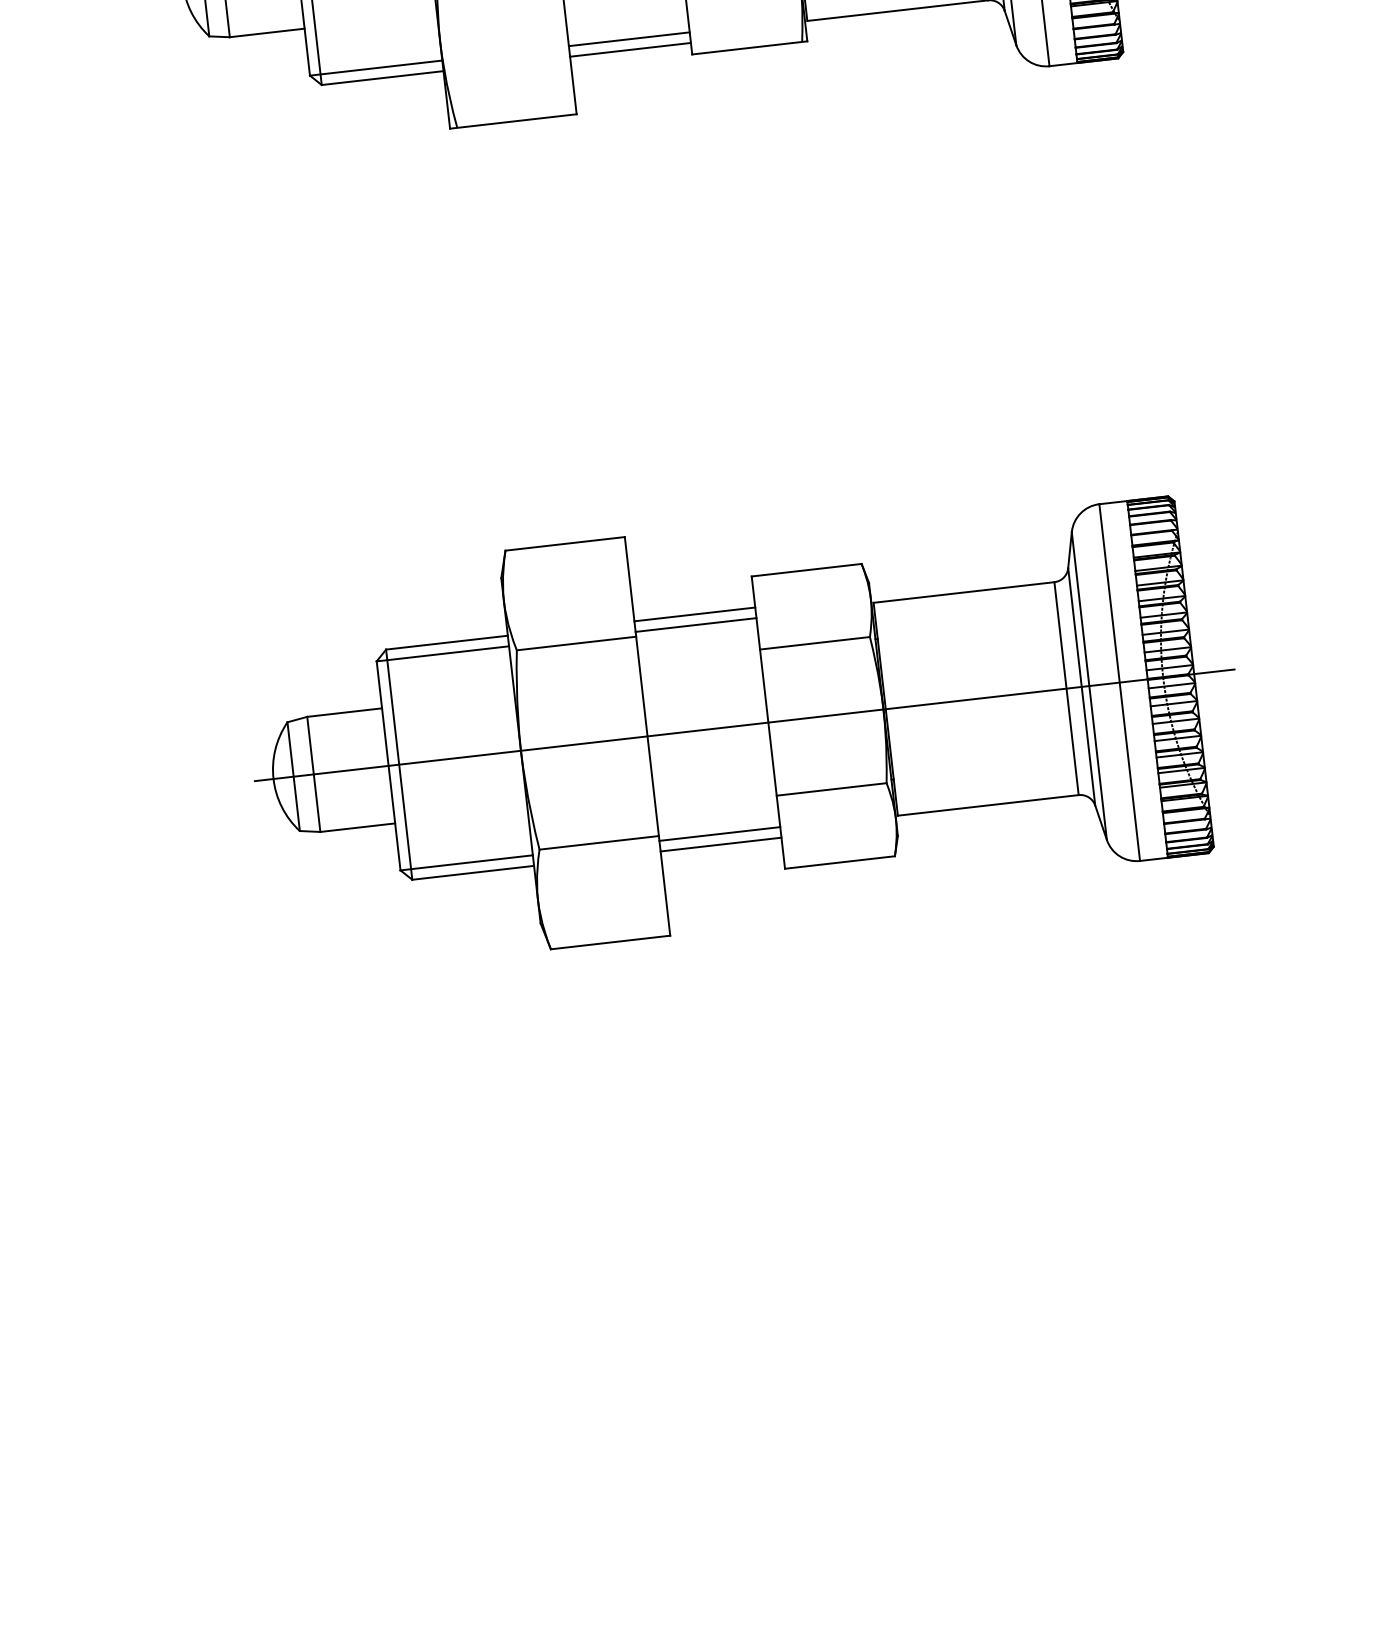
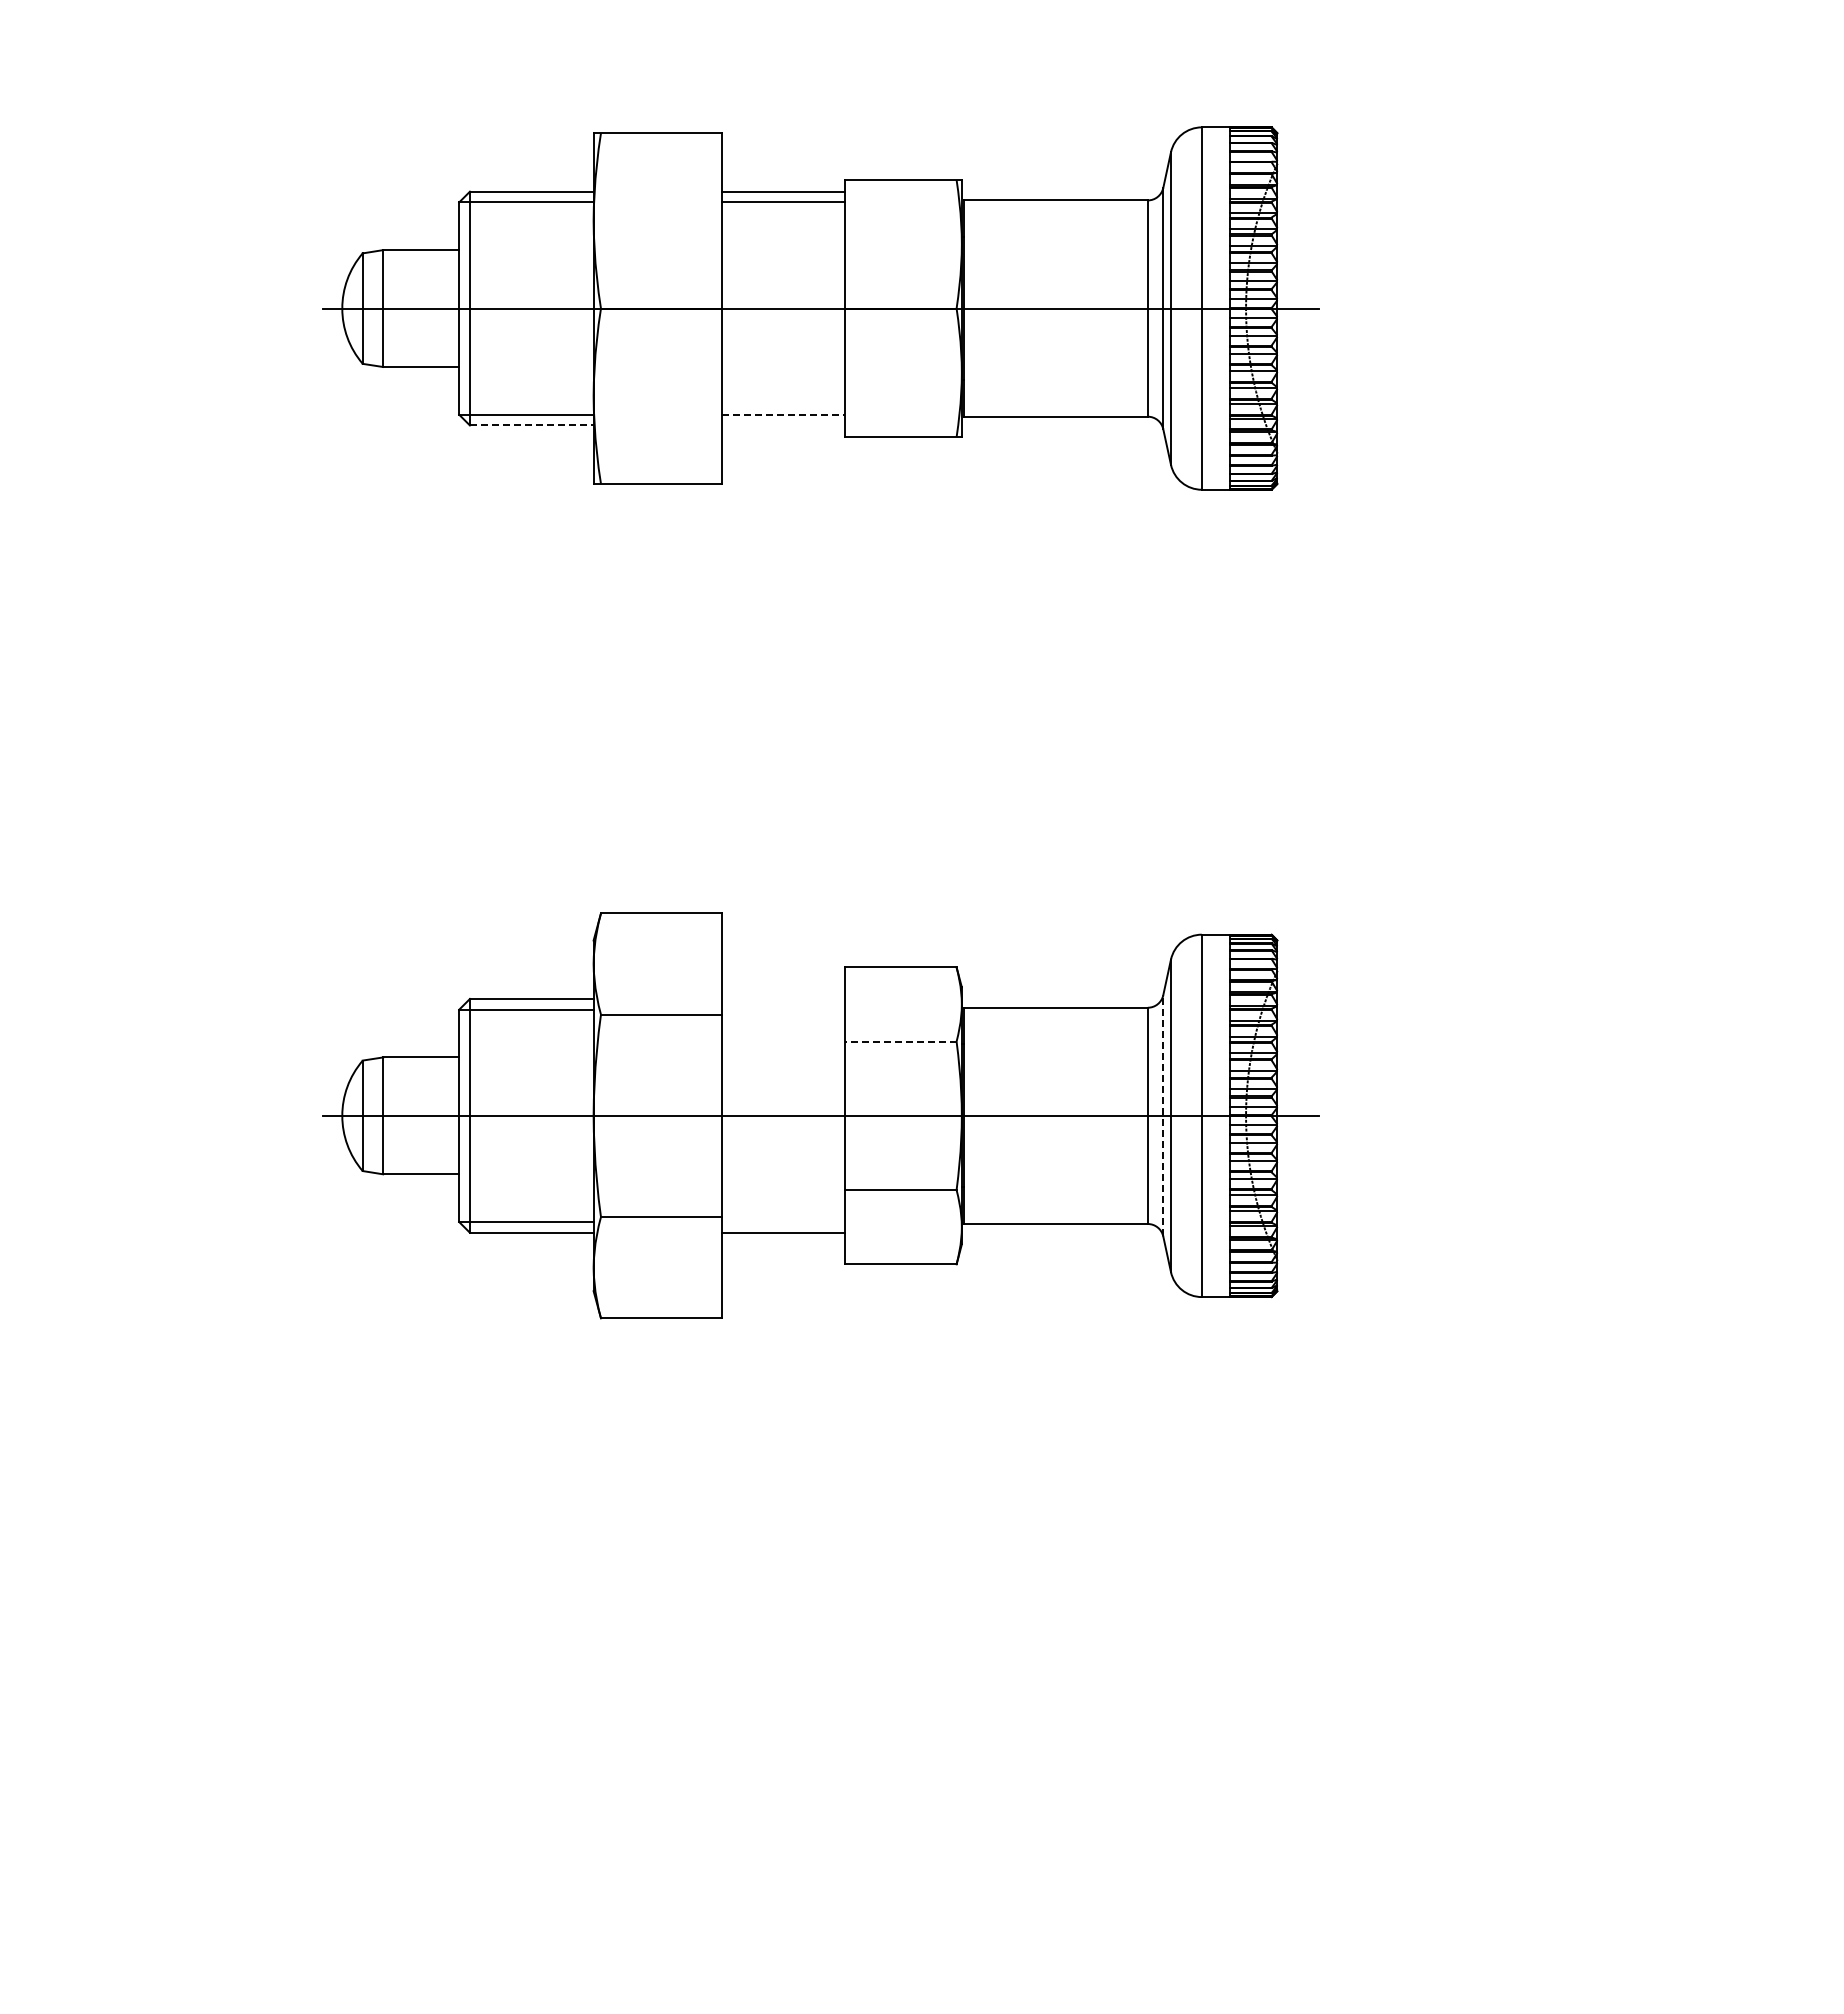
line: (630, 38) -> (784, 414), solid -> dashed
line: (630, 49) -> (783, 425), removed
line: (382, 78) -> (531, 425), solid -> dashed
line: (694, 613) -> (783, 998), removed
line: (695, 624) -> (783, 1009), removed
line: (814, 643) -> (900, 1041), solid -> dashed
line: (1081, 686) -> (1163, 1115), solid -> dashed
line: (719, 834) -> (783, 1222), removed

